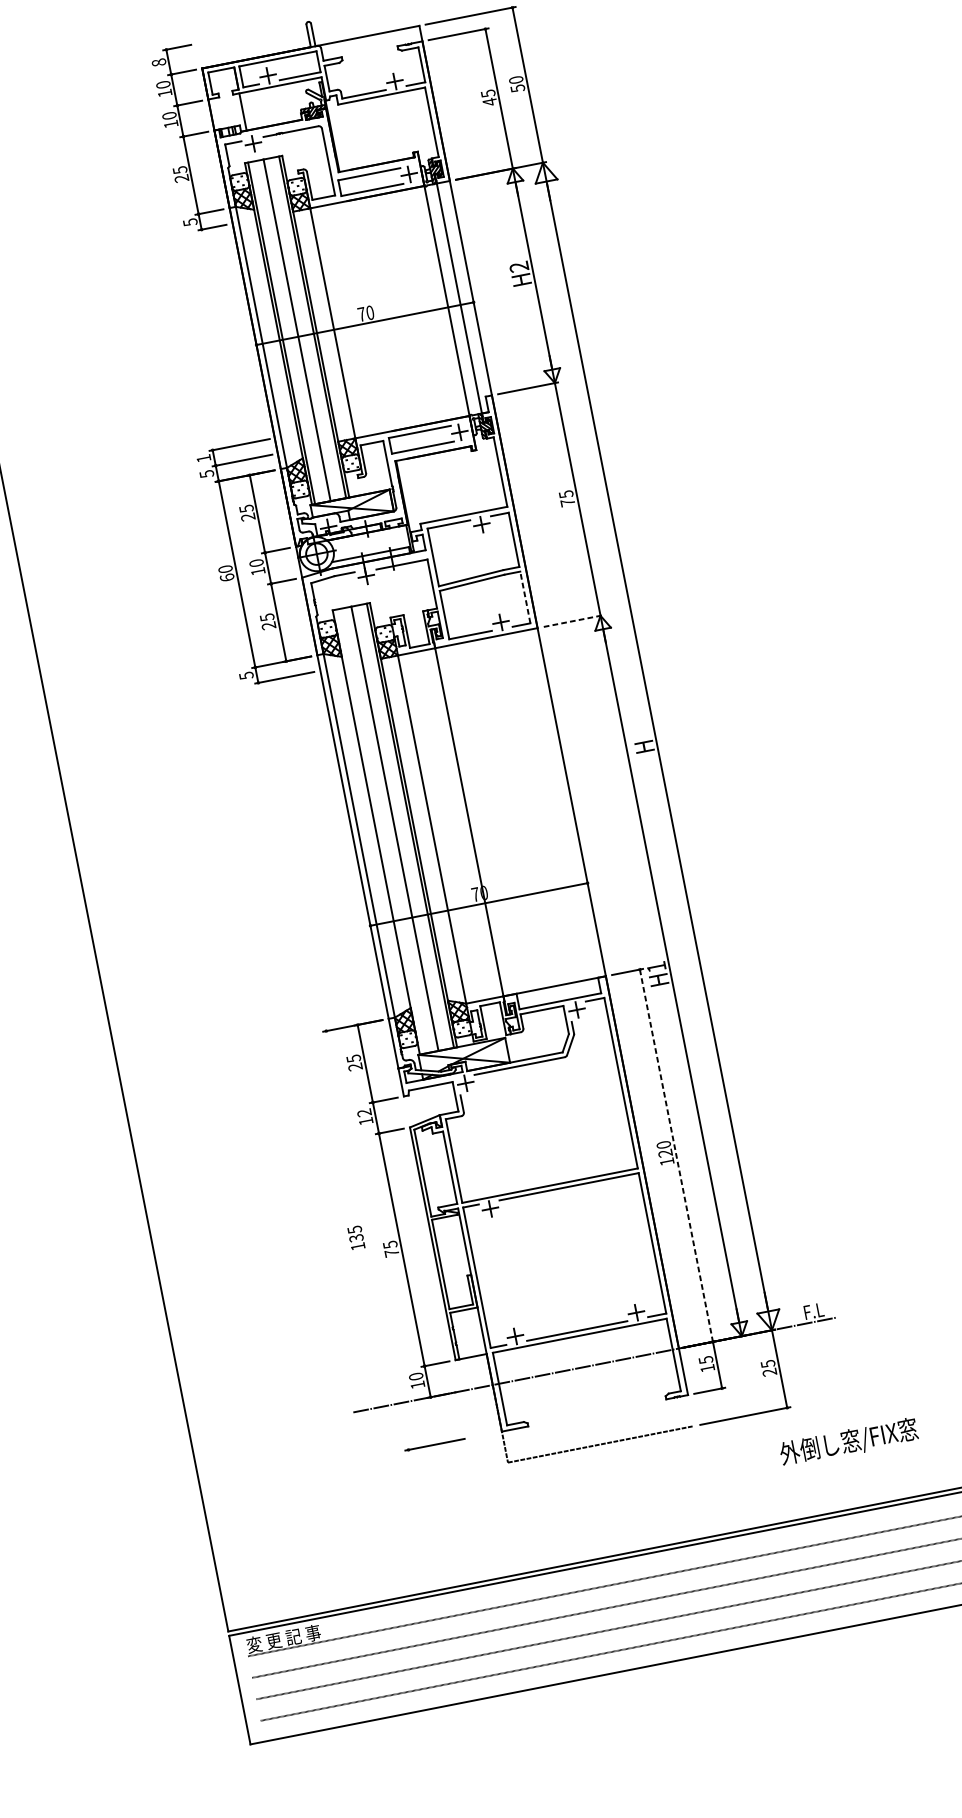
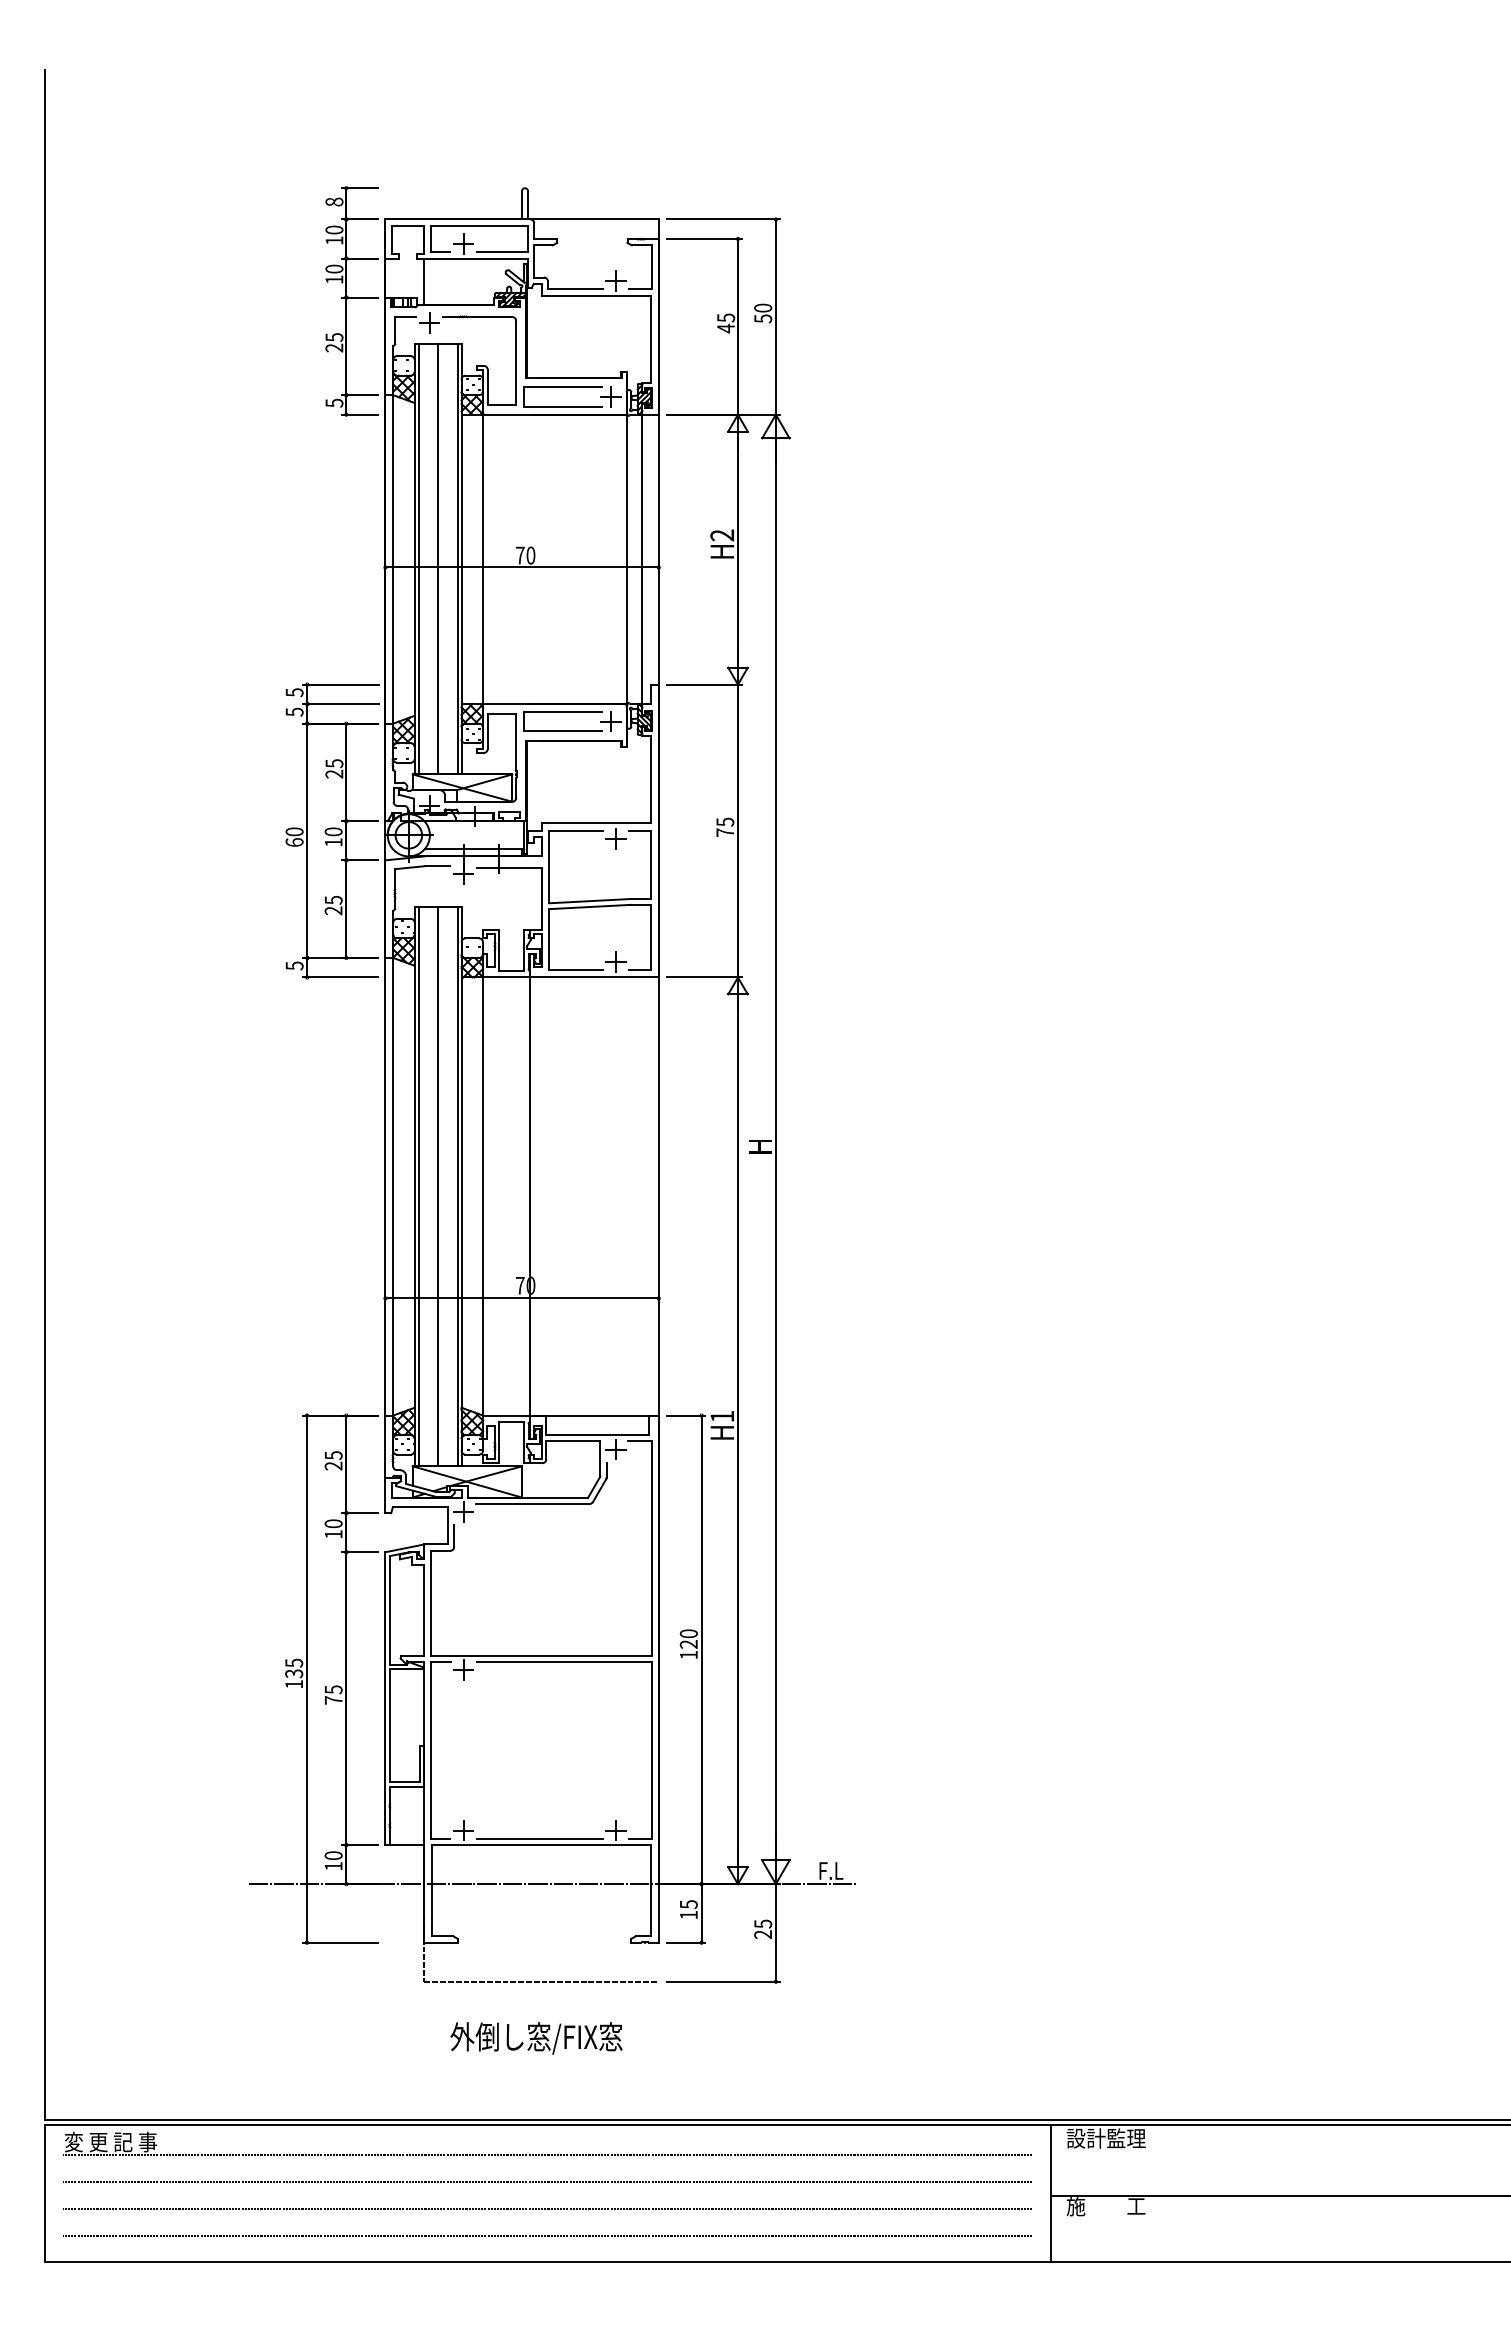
text: (203, 458) -> (294, 692), 1 -> 5
line: (525, 597) -> (651, 937), dashed -> solid
line: (573, 621) -> (704, 977), dashed -> solid
line: (379, 831) -> (418, 1186), added
text: (364, 1112) -> (333, 1523), 12 -> 10
line: (676, 1156) -> (701, 1650), dashed -> solid
line: (366, 1240) -> (306, 1678), added
text: (848, 1442) -> (536, 2038), moved

